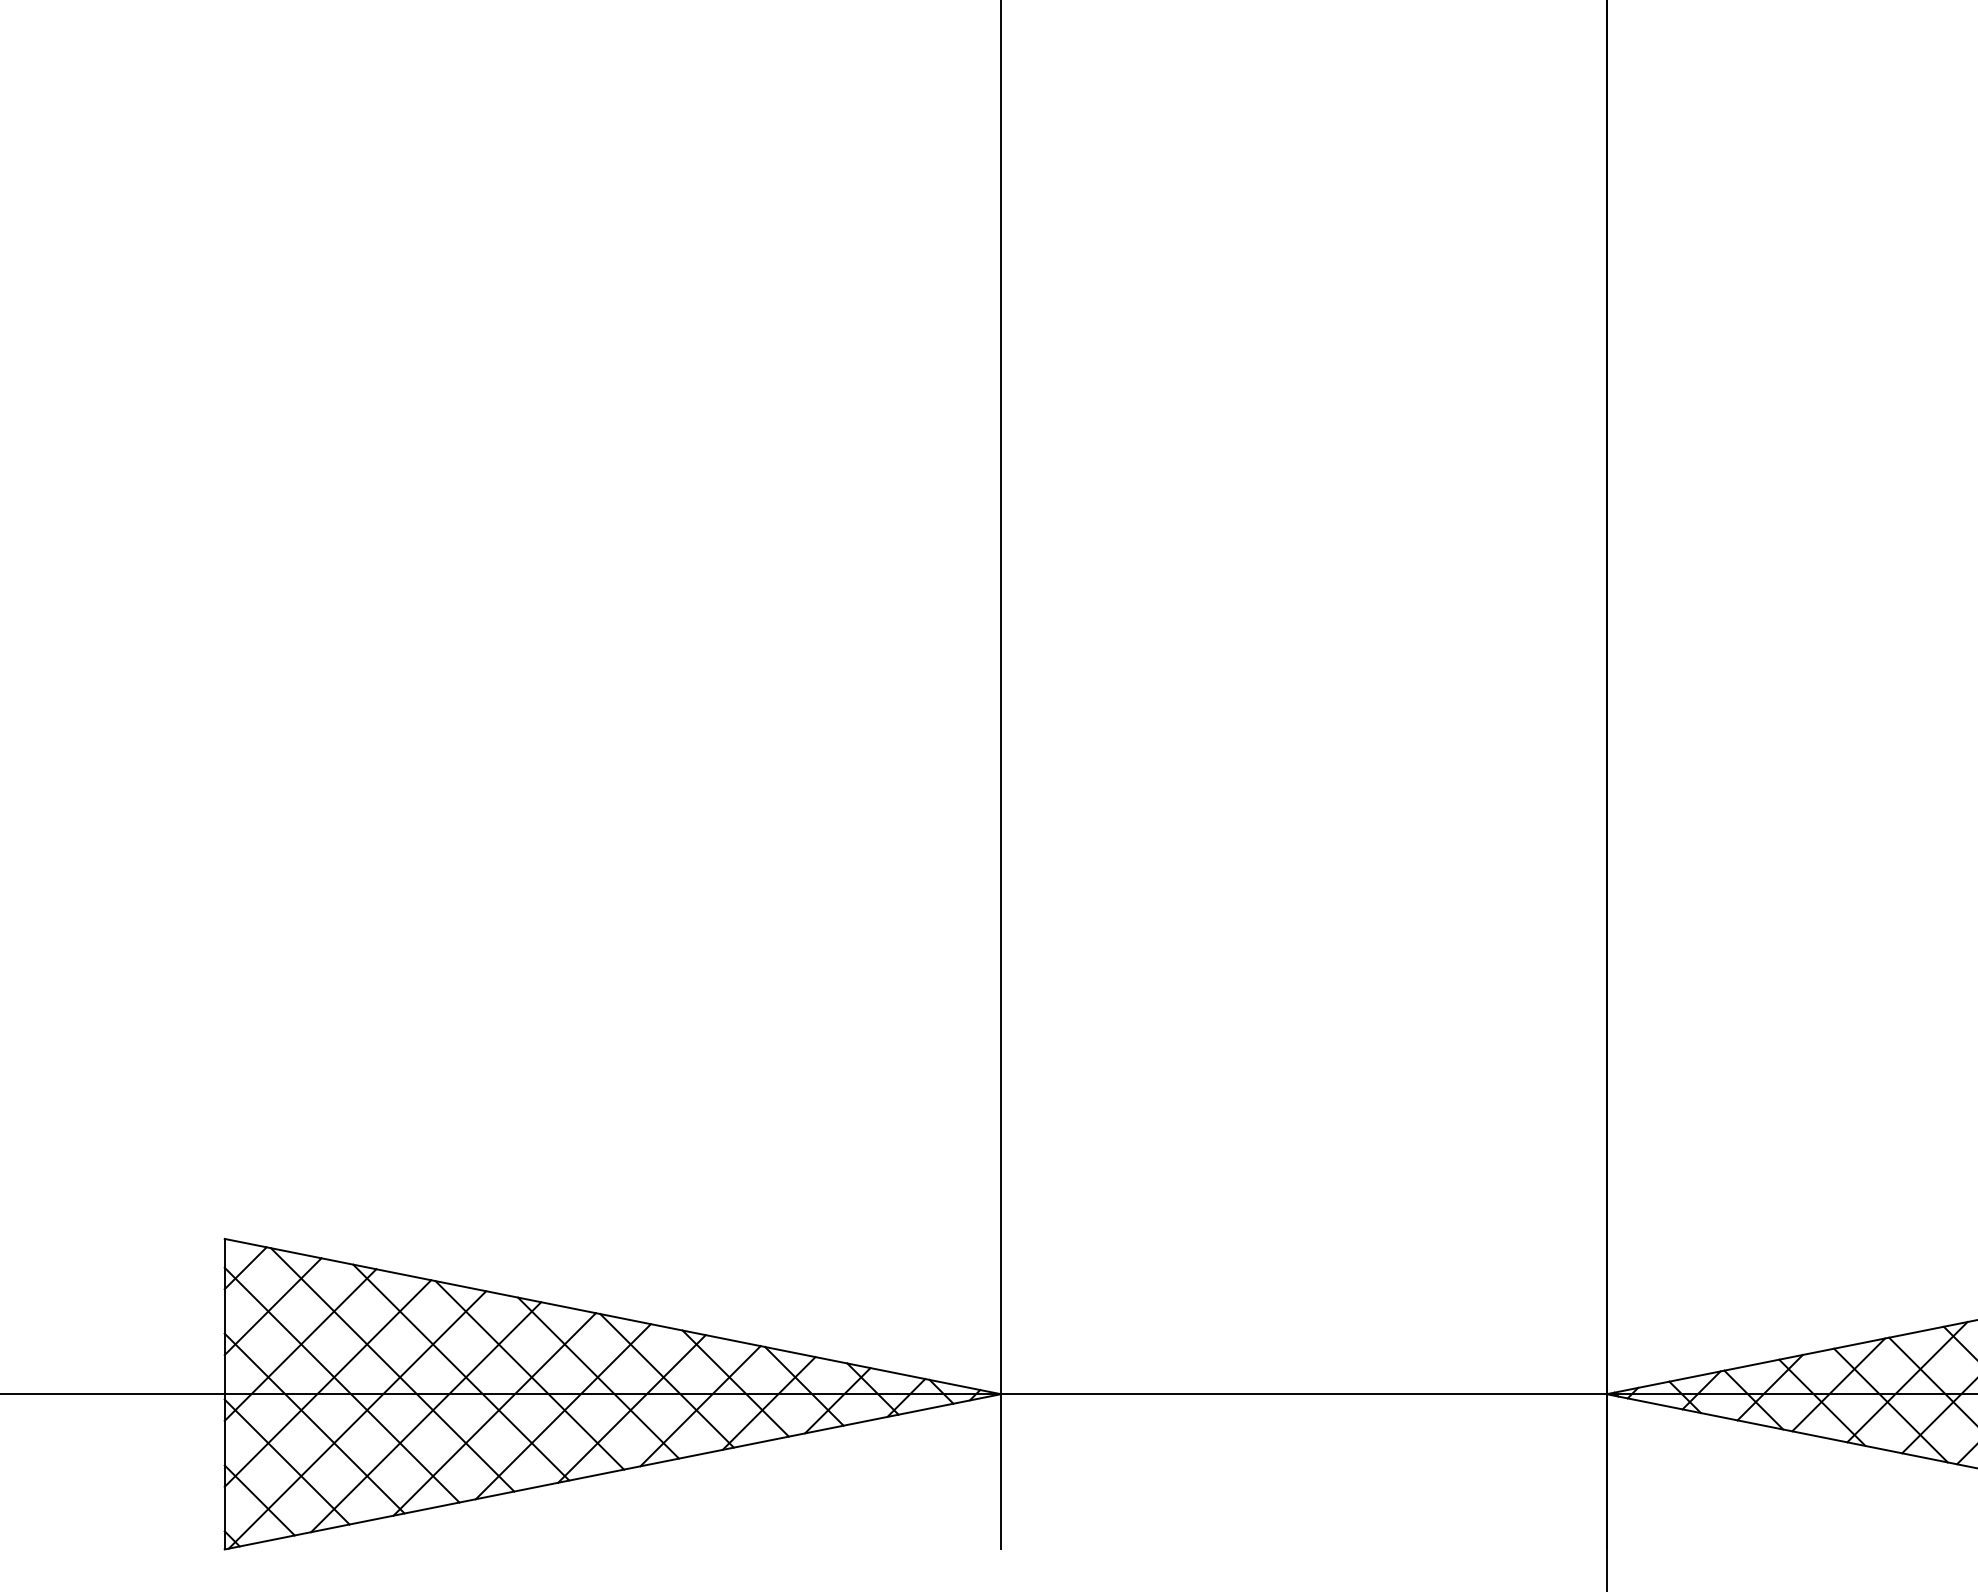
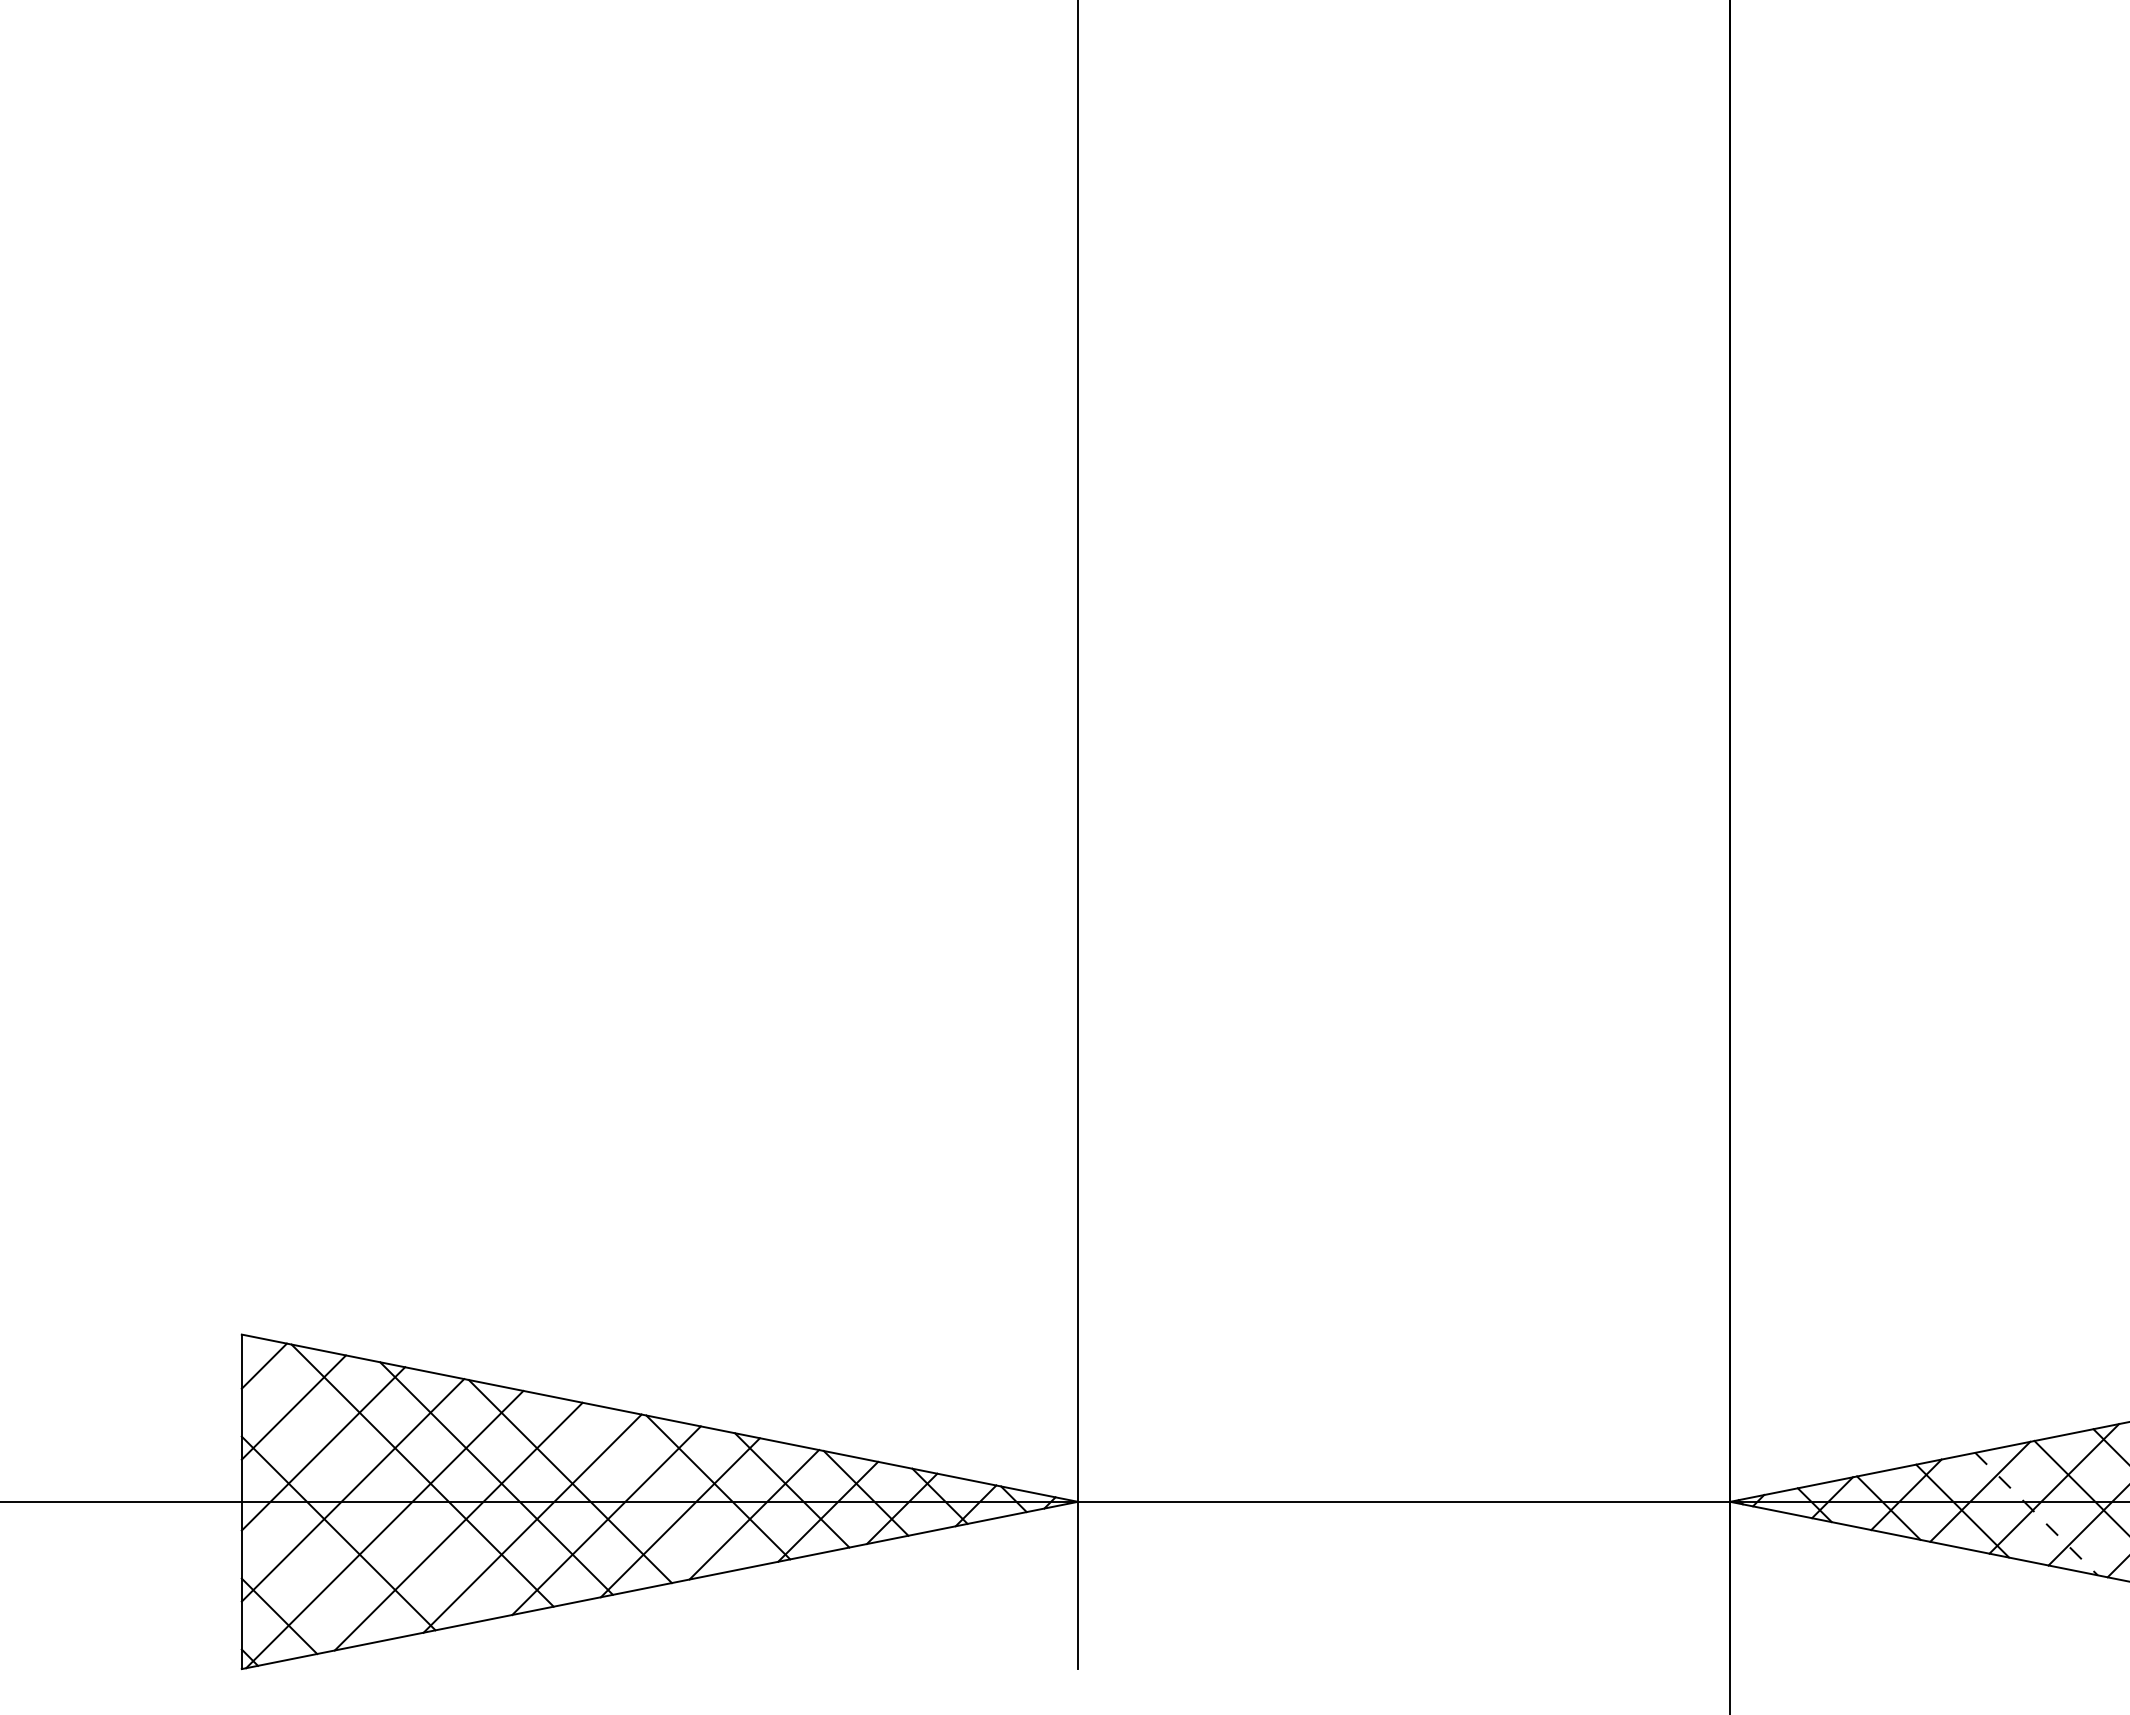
line: (598, 1378) -> (644, 1484), removed
line: (341, 1384) -> (367, 1491), removed
line: (1890, 1405) -> (2036, 1514), solid -> dashed
line: (286, 1461) -> (308, 1574), removed

